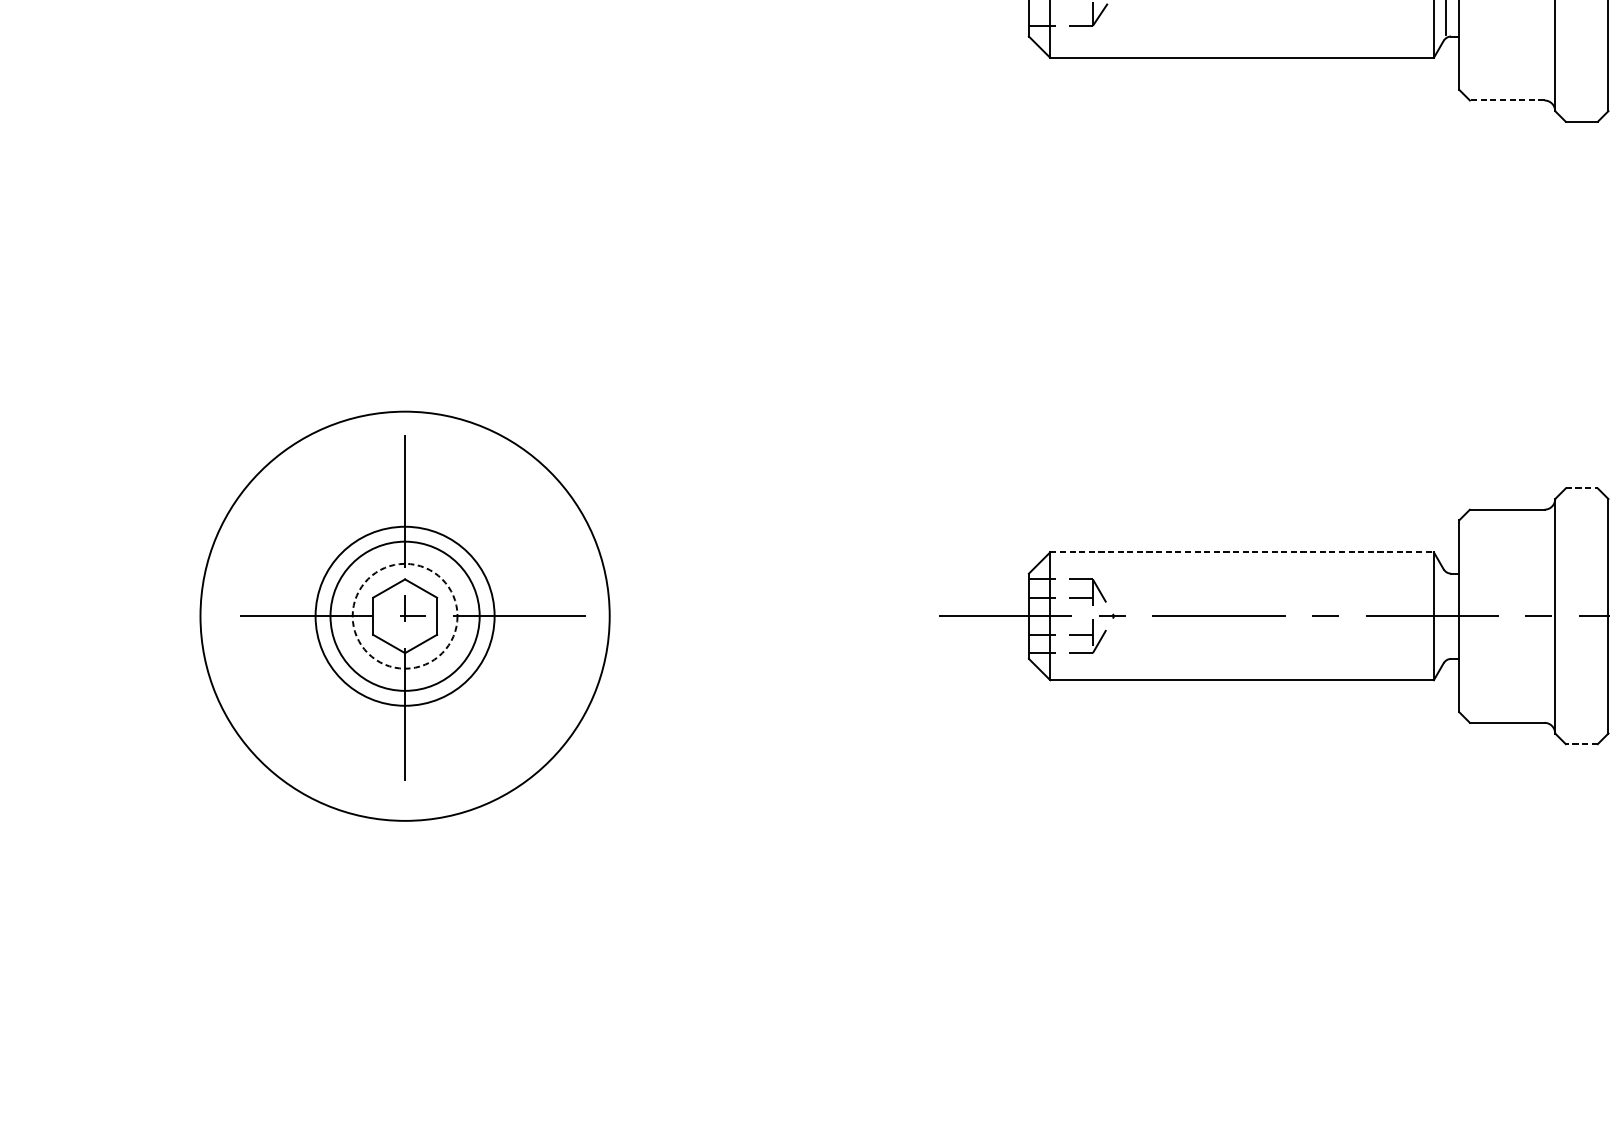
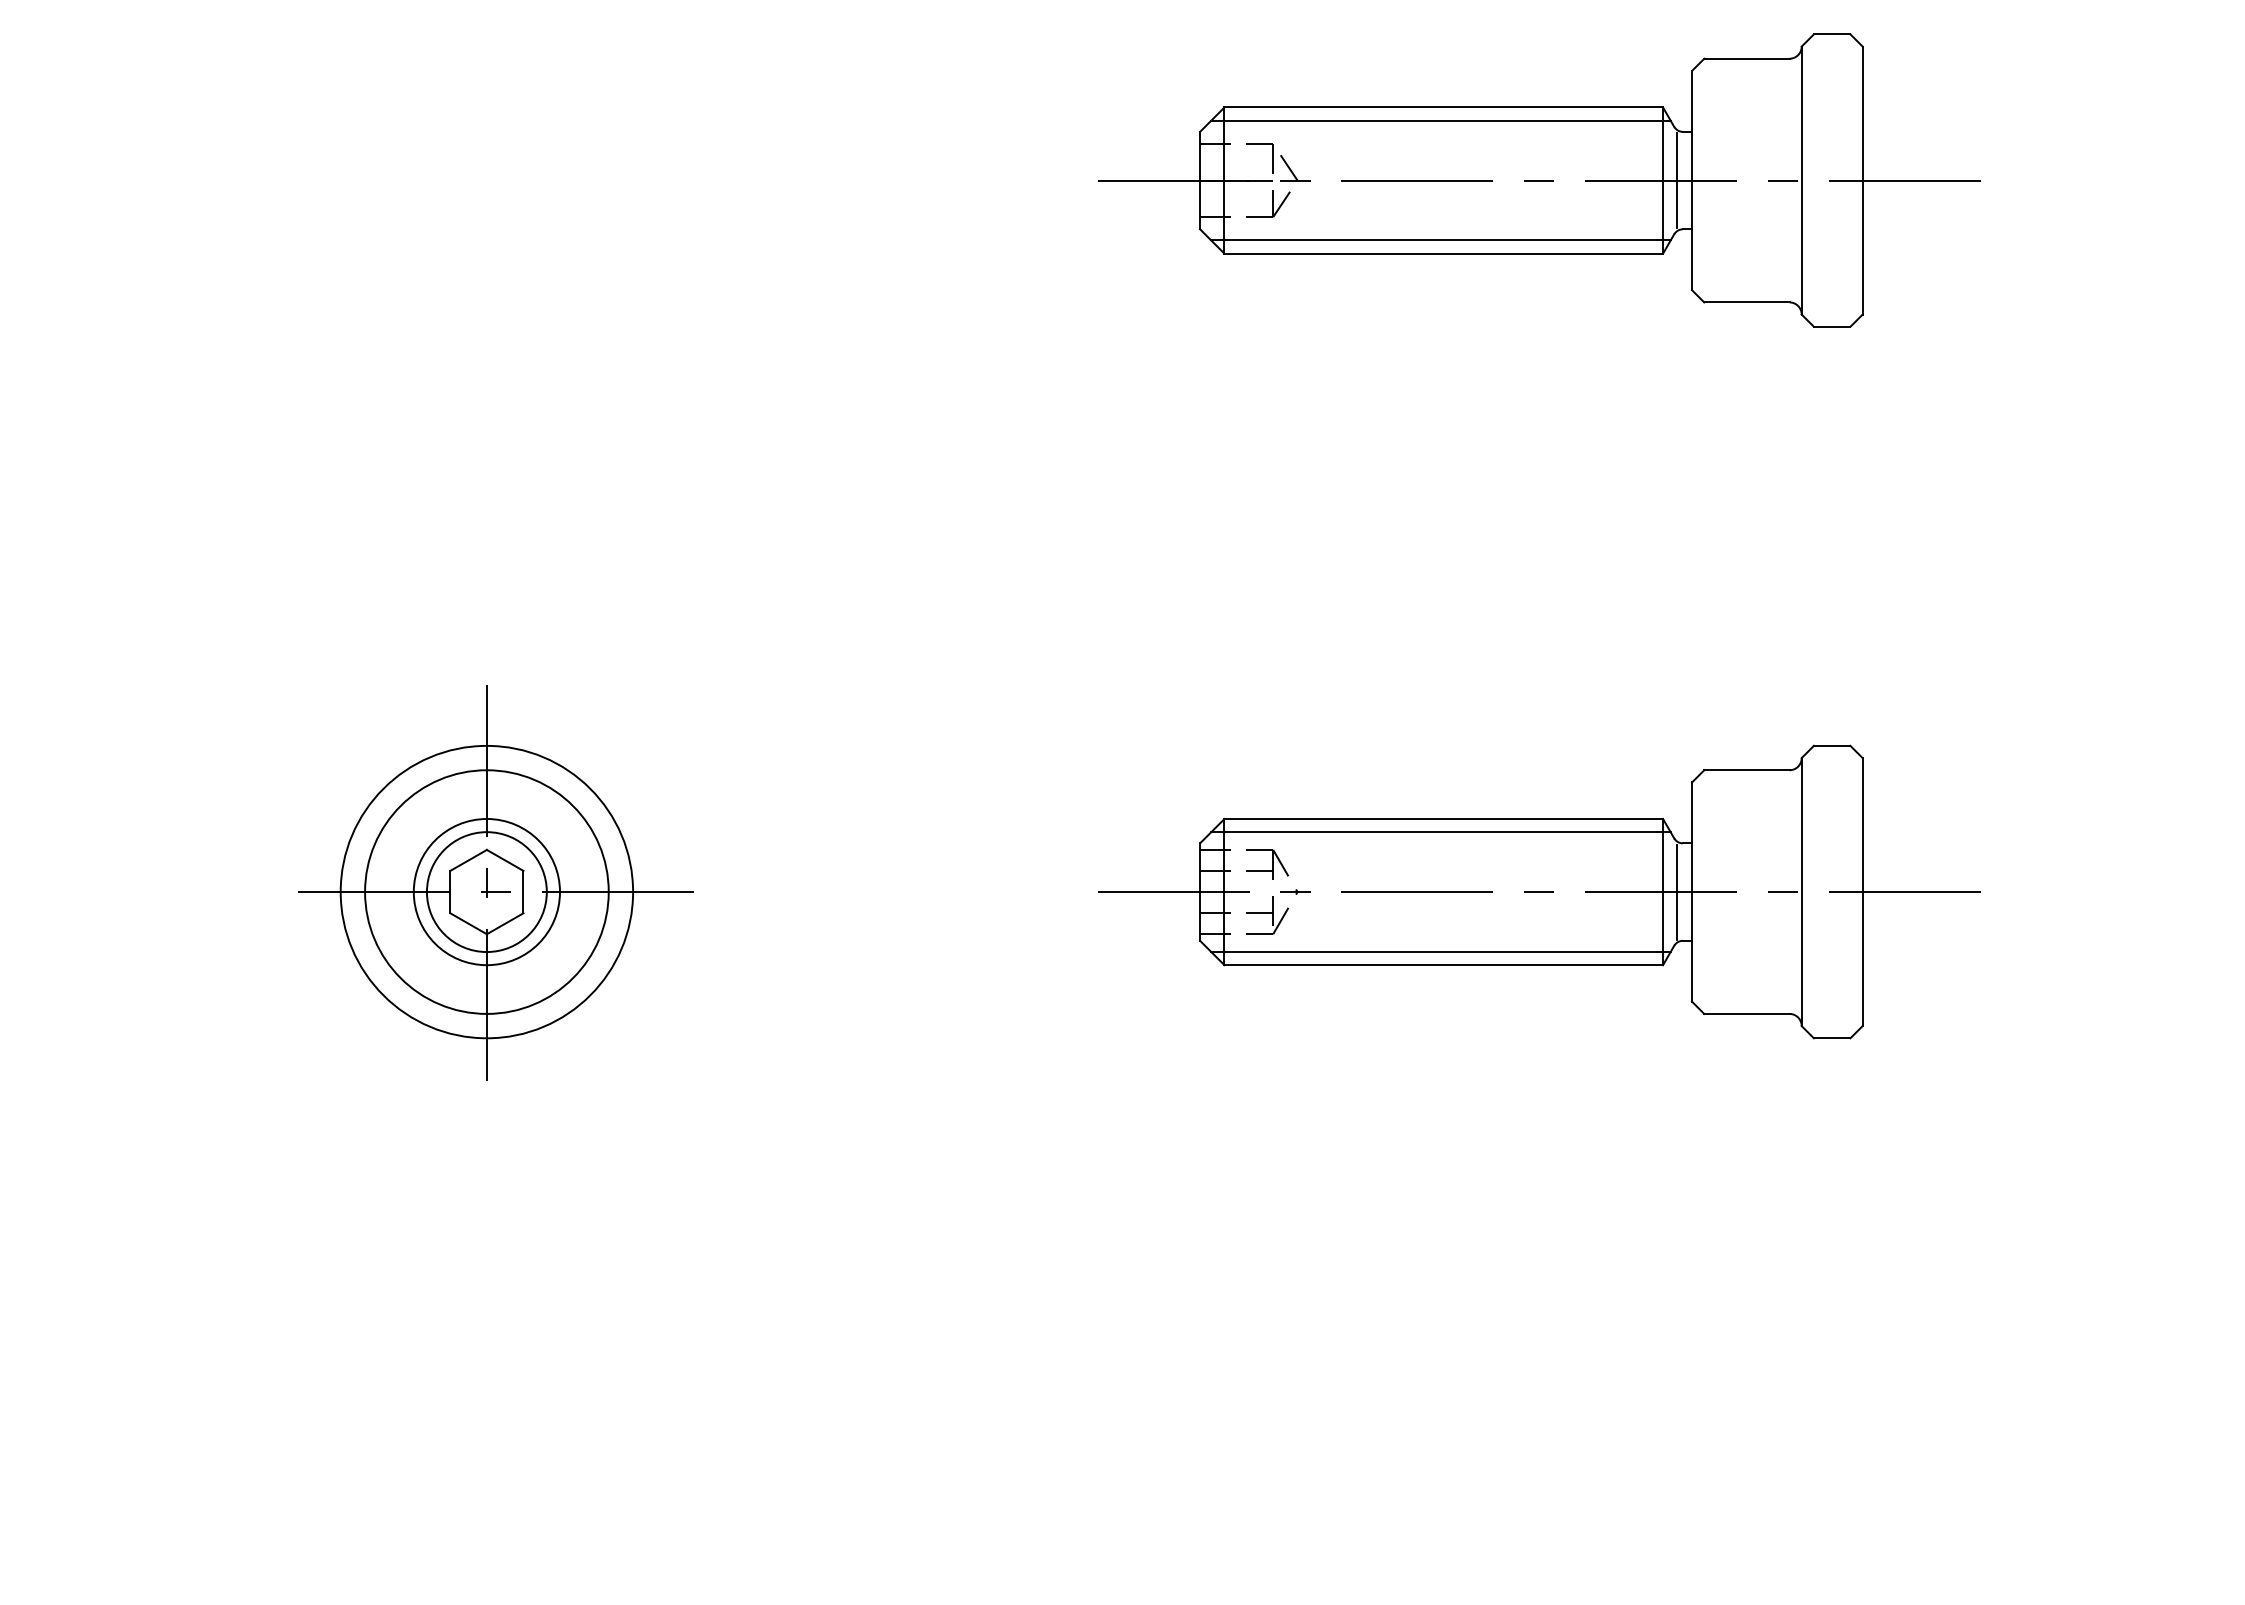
line: (1239, 46) -> (1440, 240), added
line: (1506, 100) -> (1746, 302), dashed -> solid
line: (1582, 488) -> (1832, 745), dashed -> solid
line: (1242, 551) -> (1444, 818), dashed -> solid
line: (1239, 564) -> (1440, 832), added
circle: (404, 615) -> (486, 891), size x0.62
circle: (404, 615) -> (486, 891), size x0.71
circle: (404, 615) -> (486, 891), size x1.43
line: (1446, 615) -> (1677, 891), added
circle: (404, 616) -> (486, 892), dashed -> solid
line: (1239, 669) -> (1440, 952), added
line: (1581, 744) -> (1831, 1038), dashed -> solid

